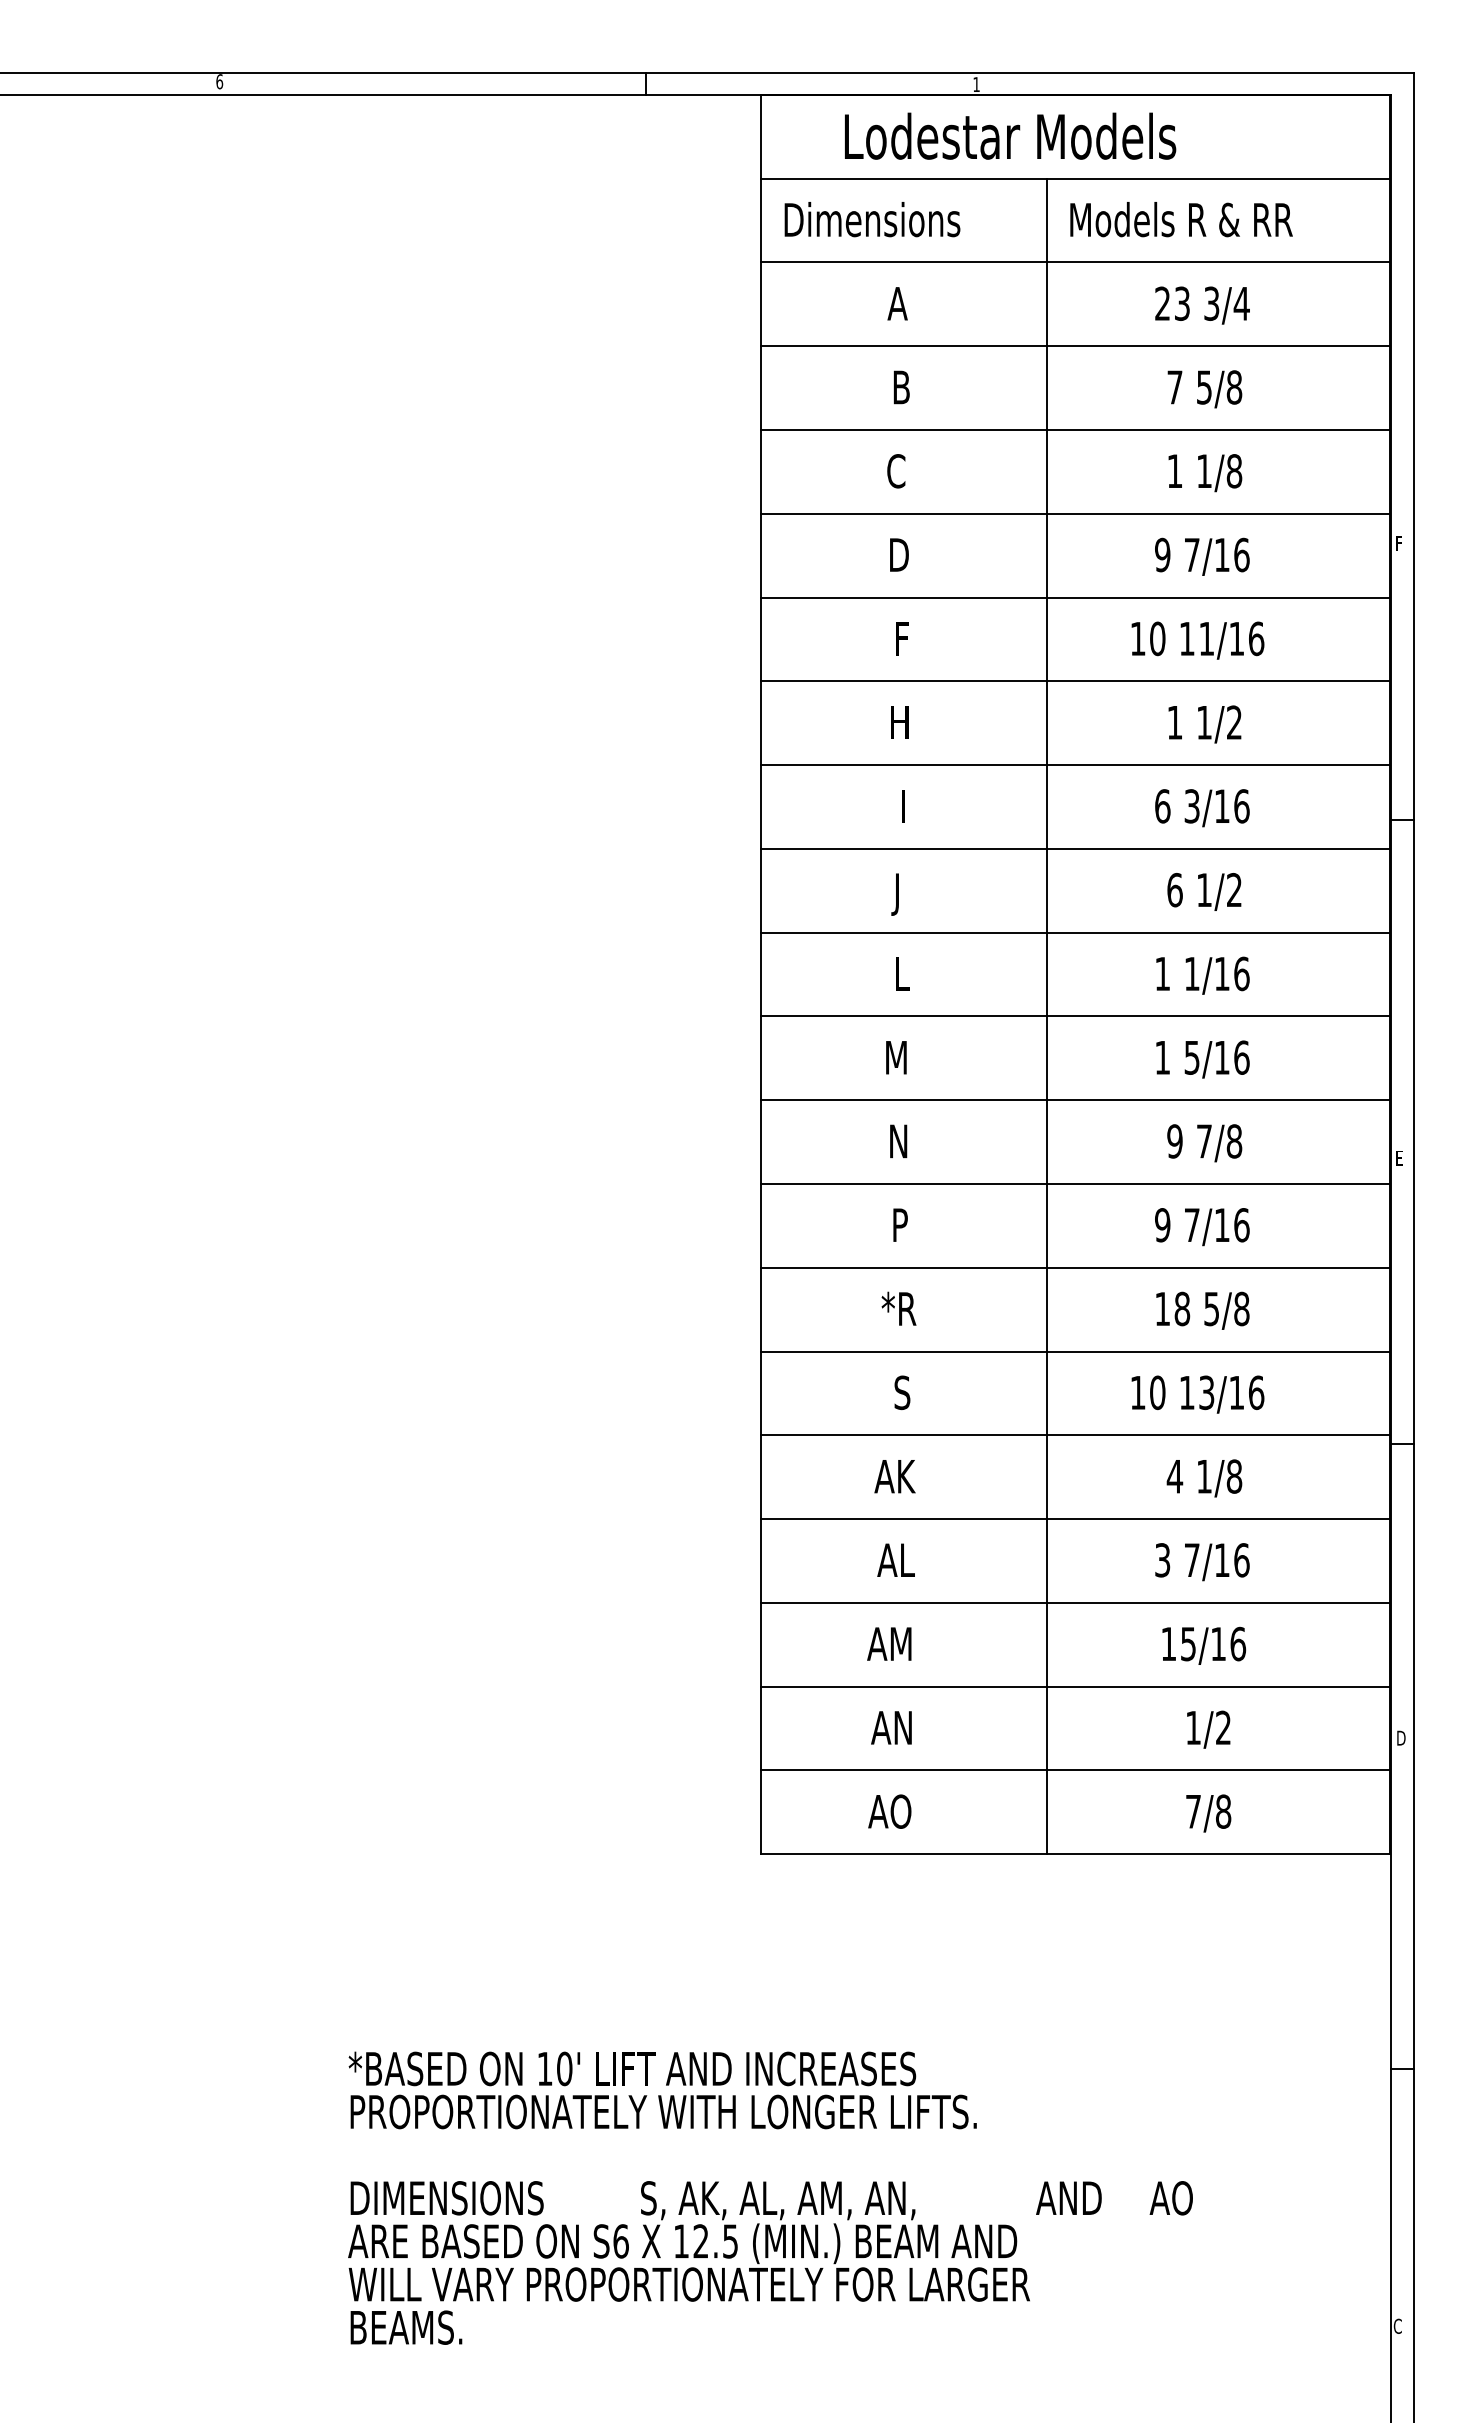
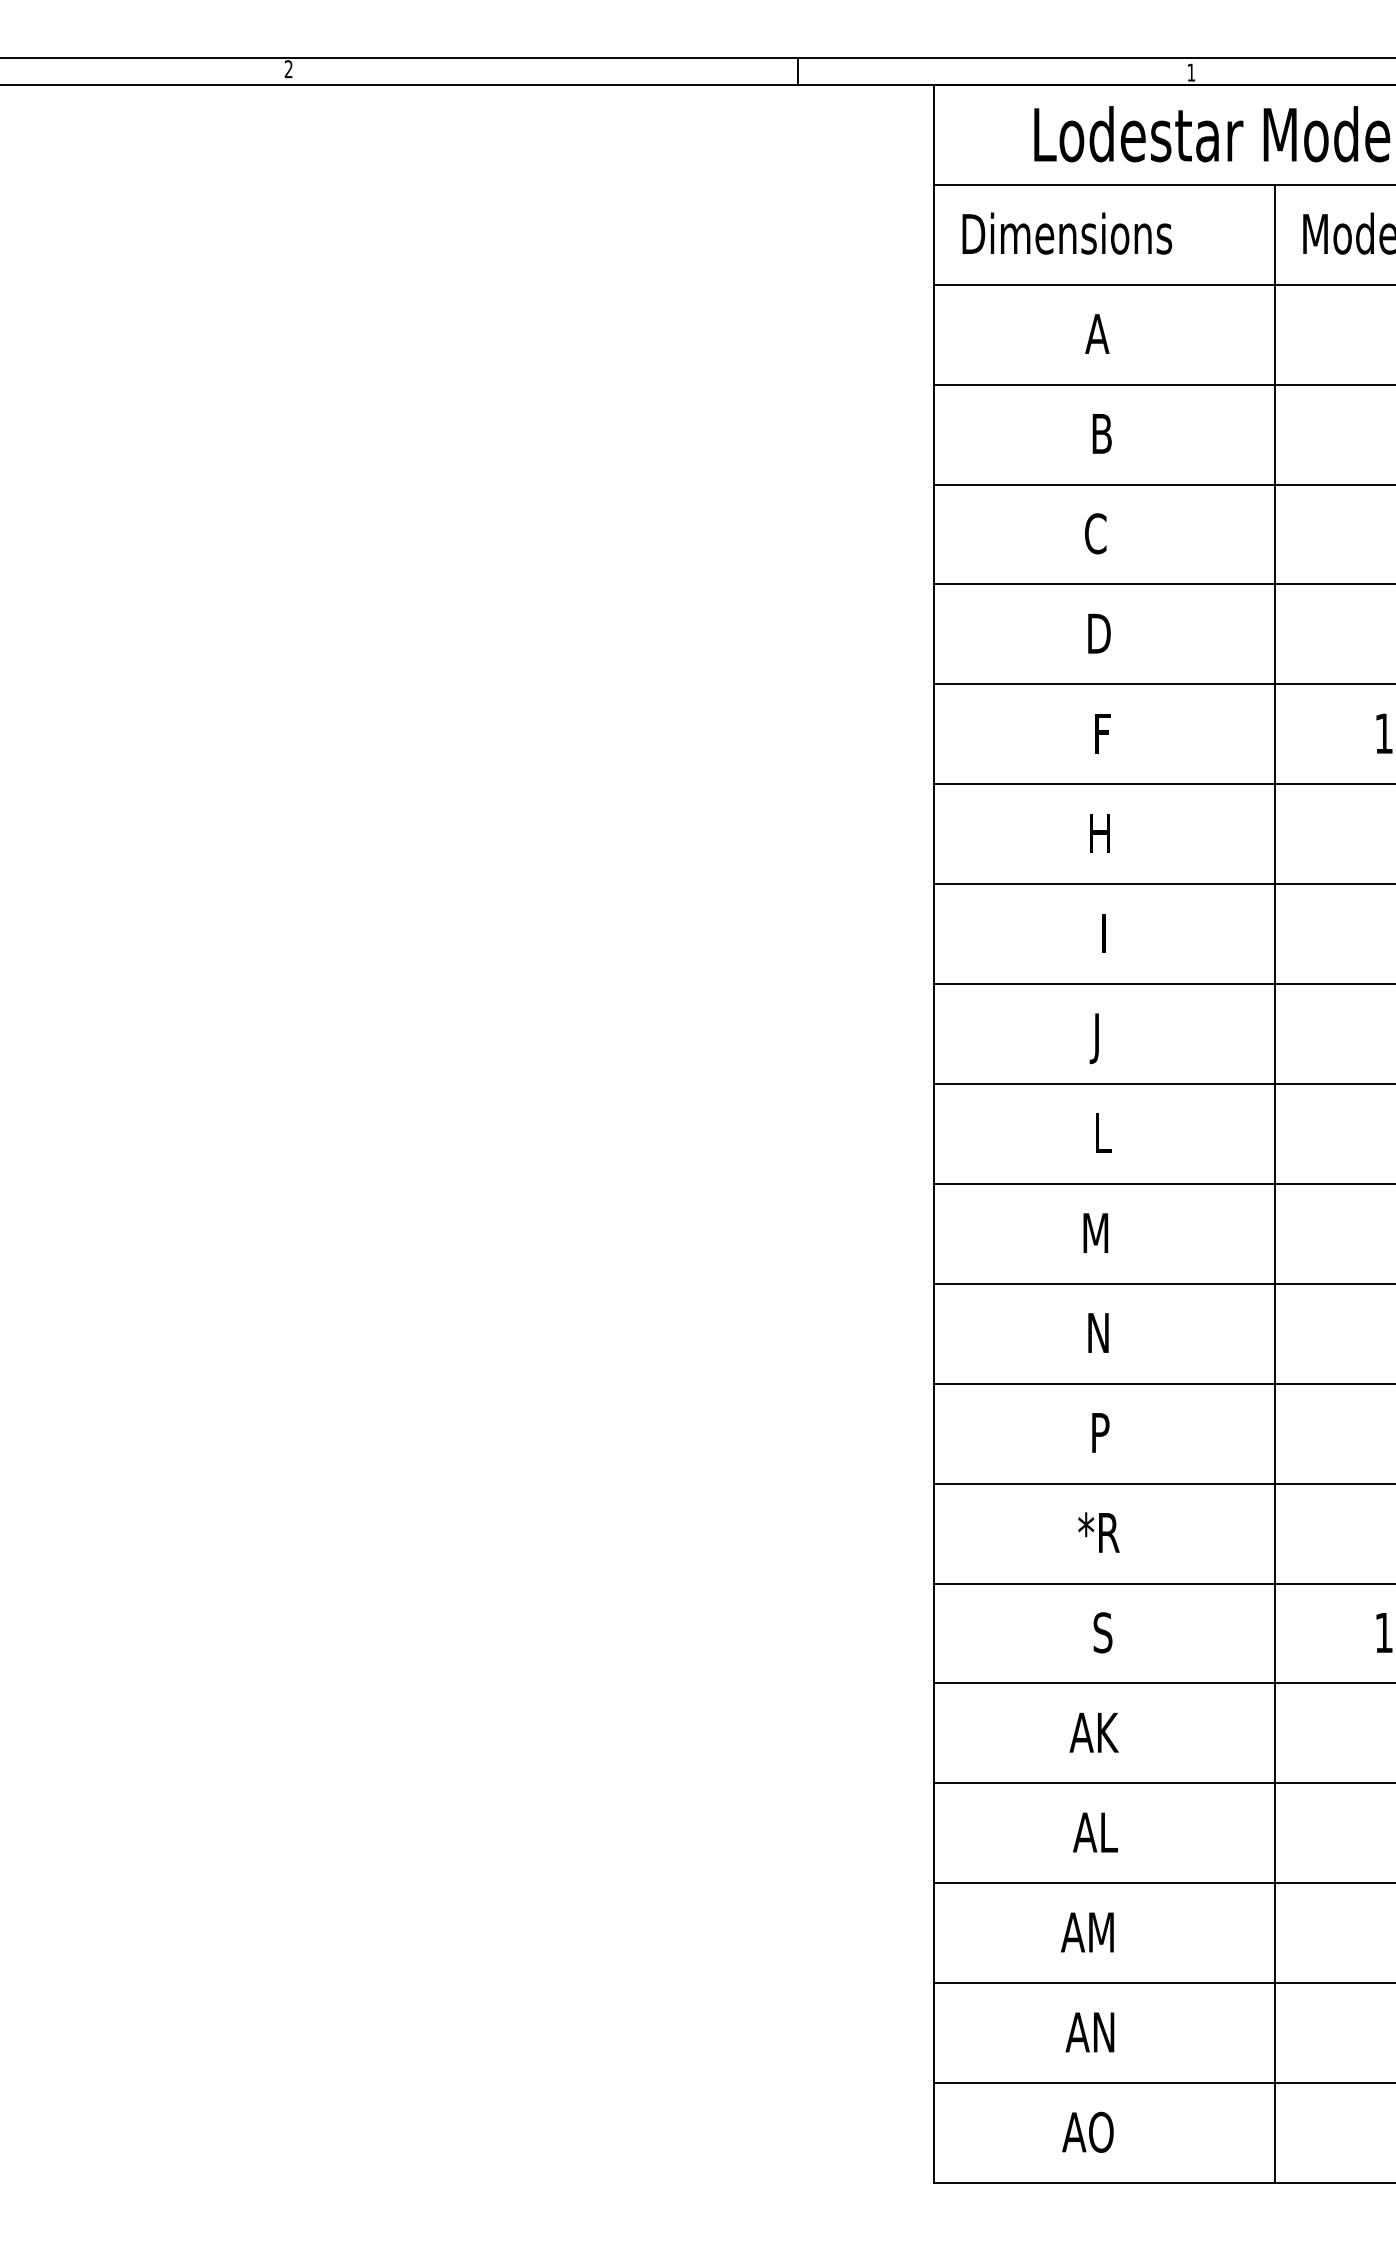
text: (219, 81) -> (288, 68), 6 -> 2

